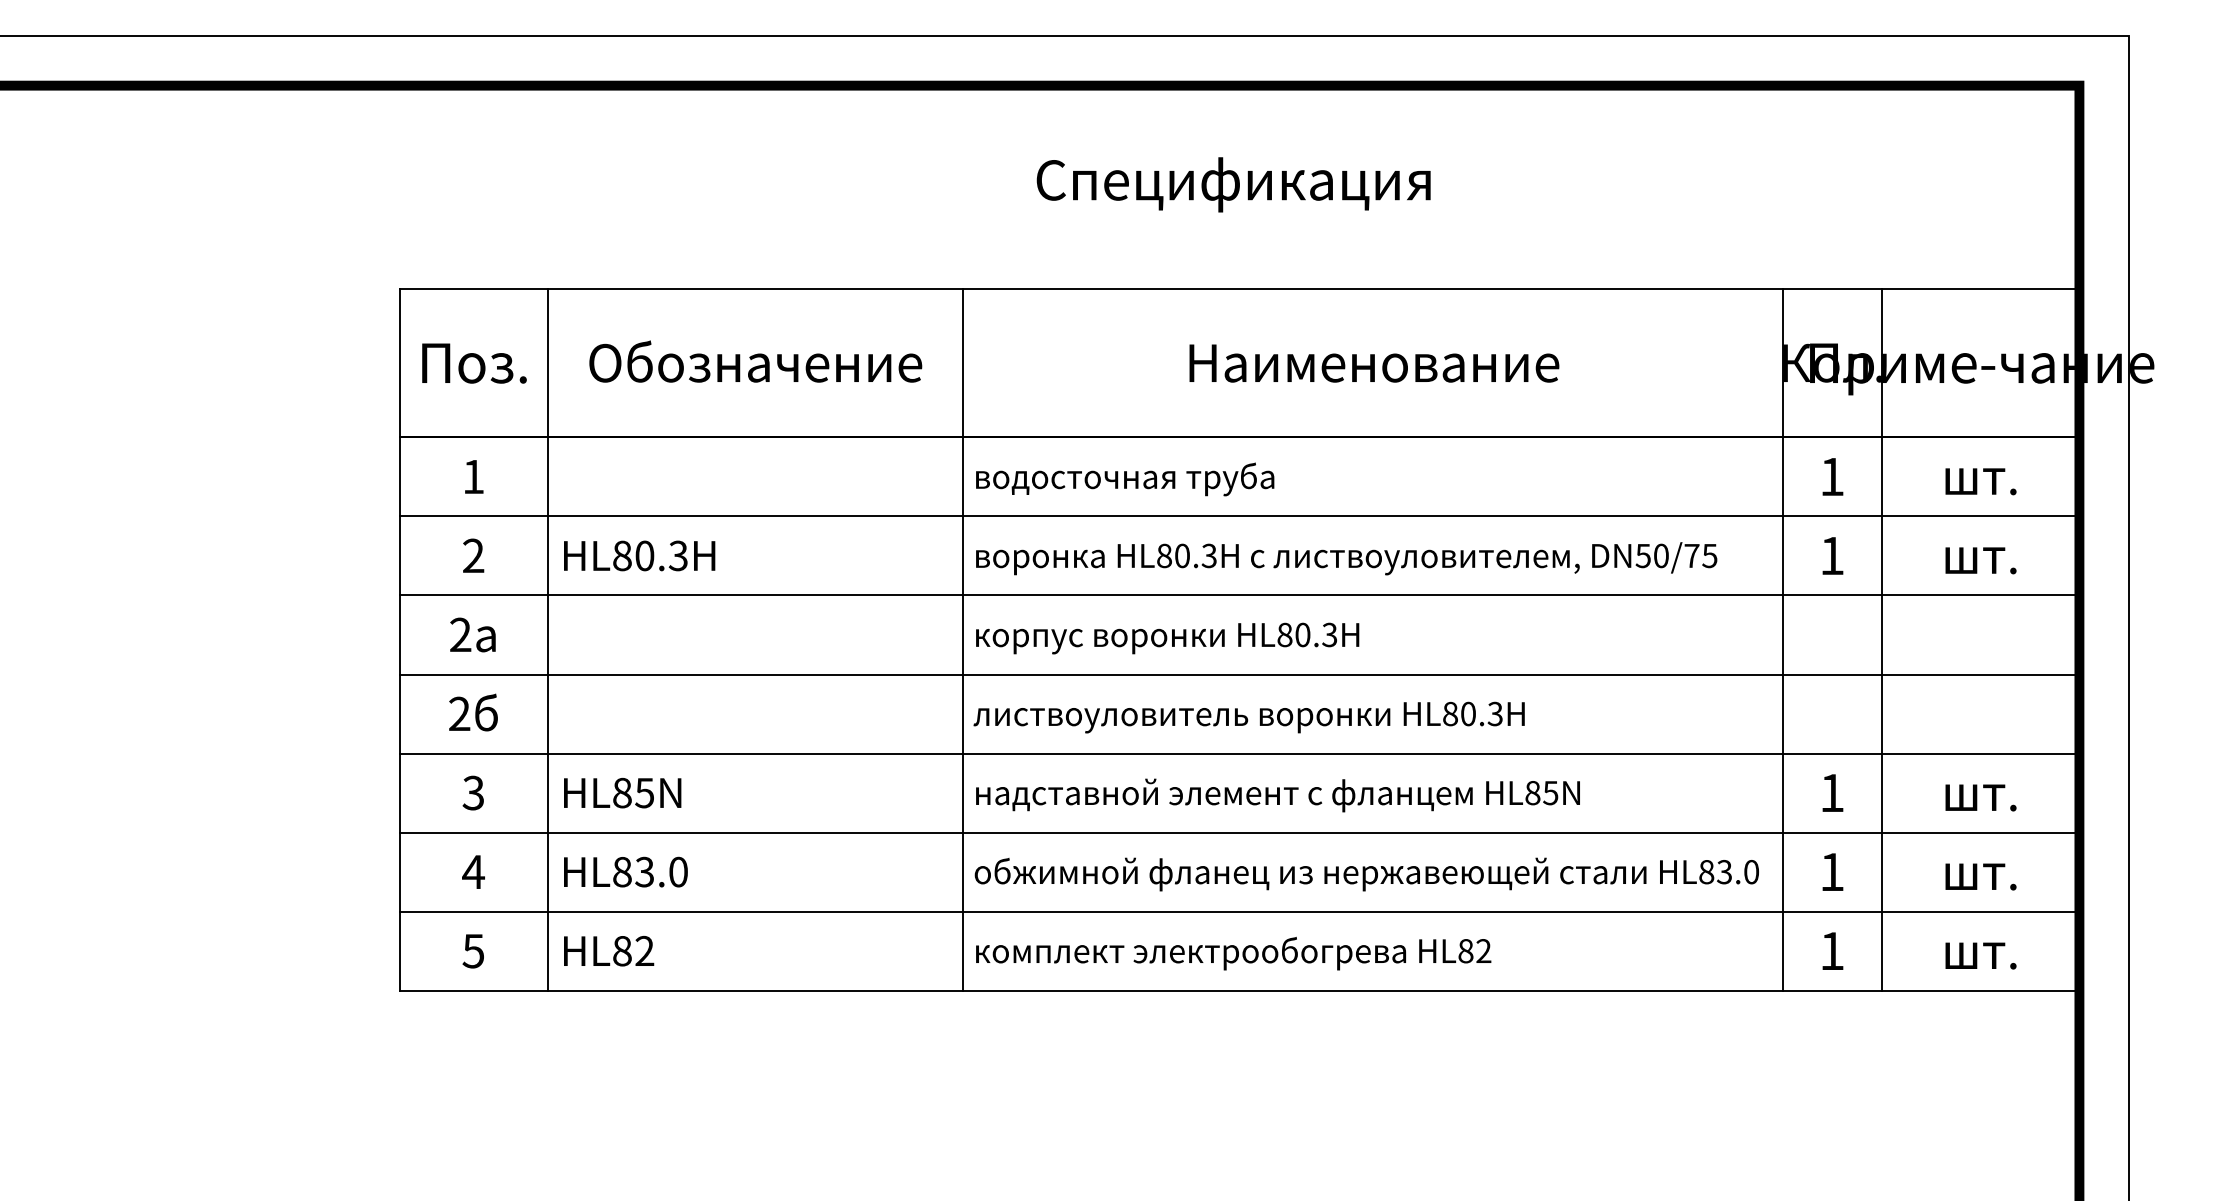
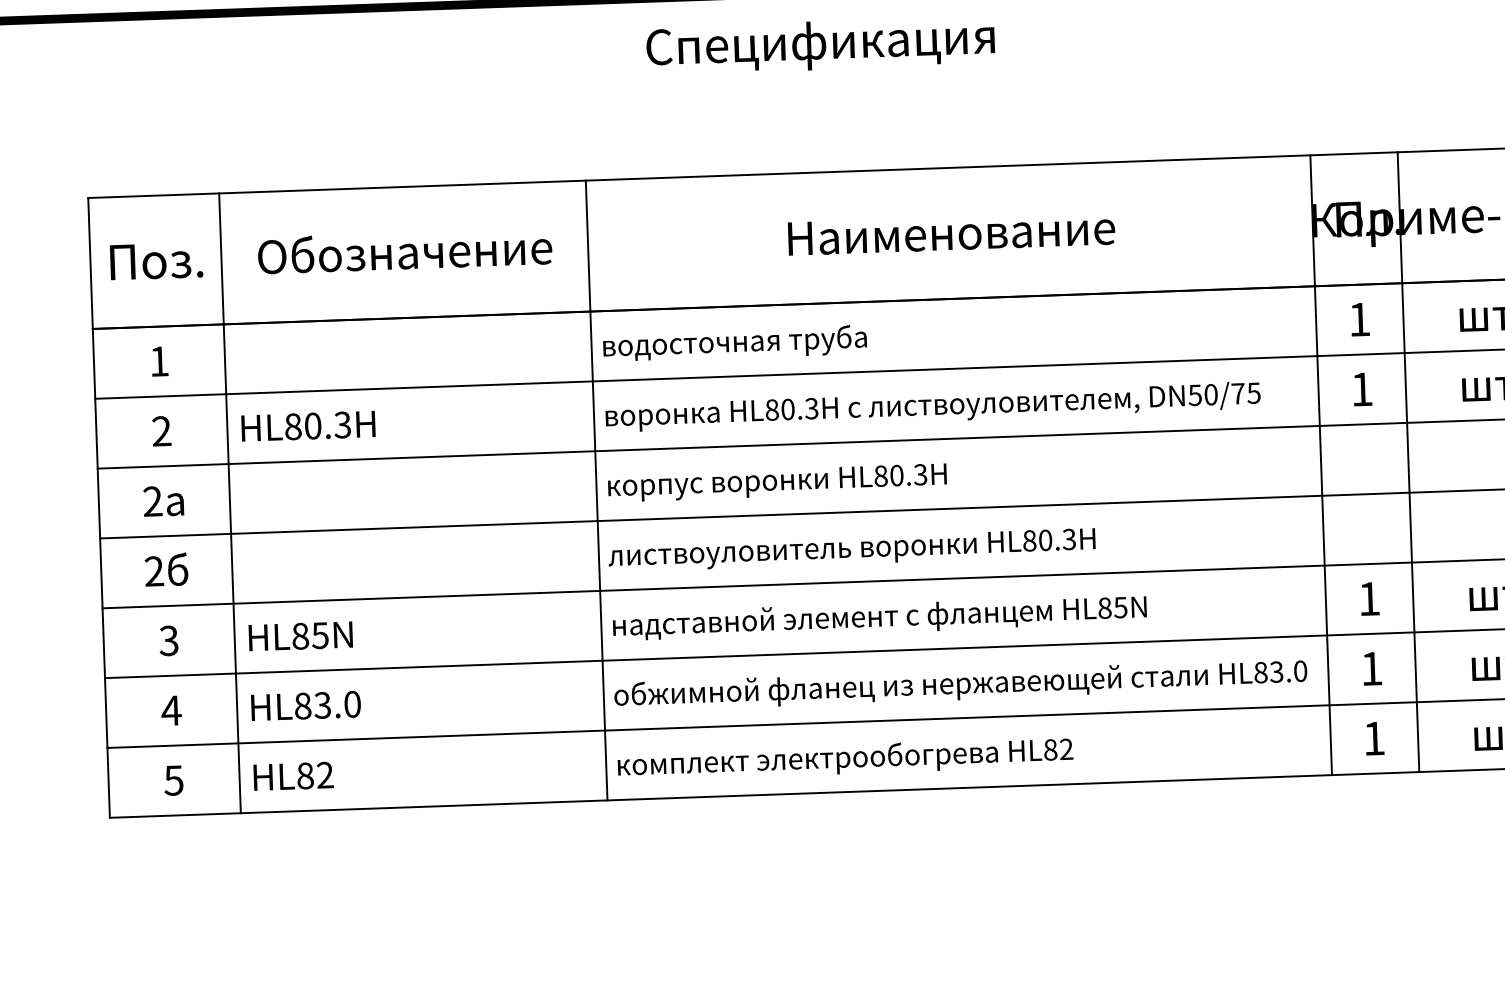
text: (1233, 184) -> (820, 45), moved

